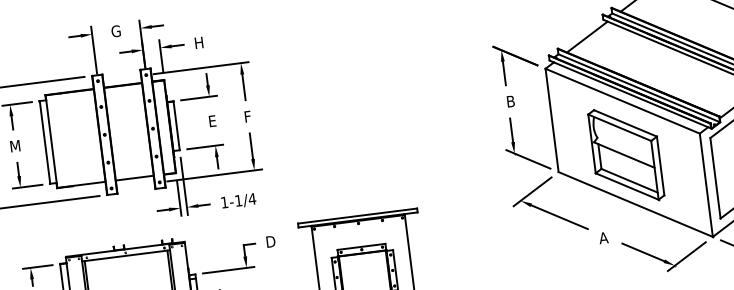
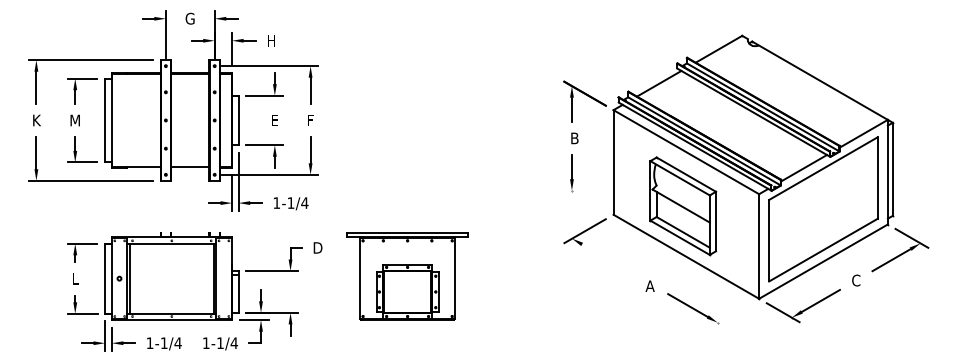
line: (527, 159) -> (584, 198), removed
line: (559, 216) -> (608, 259), removed
line: (686, 256) -> (730, 315), removed

